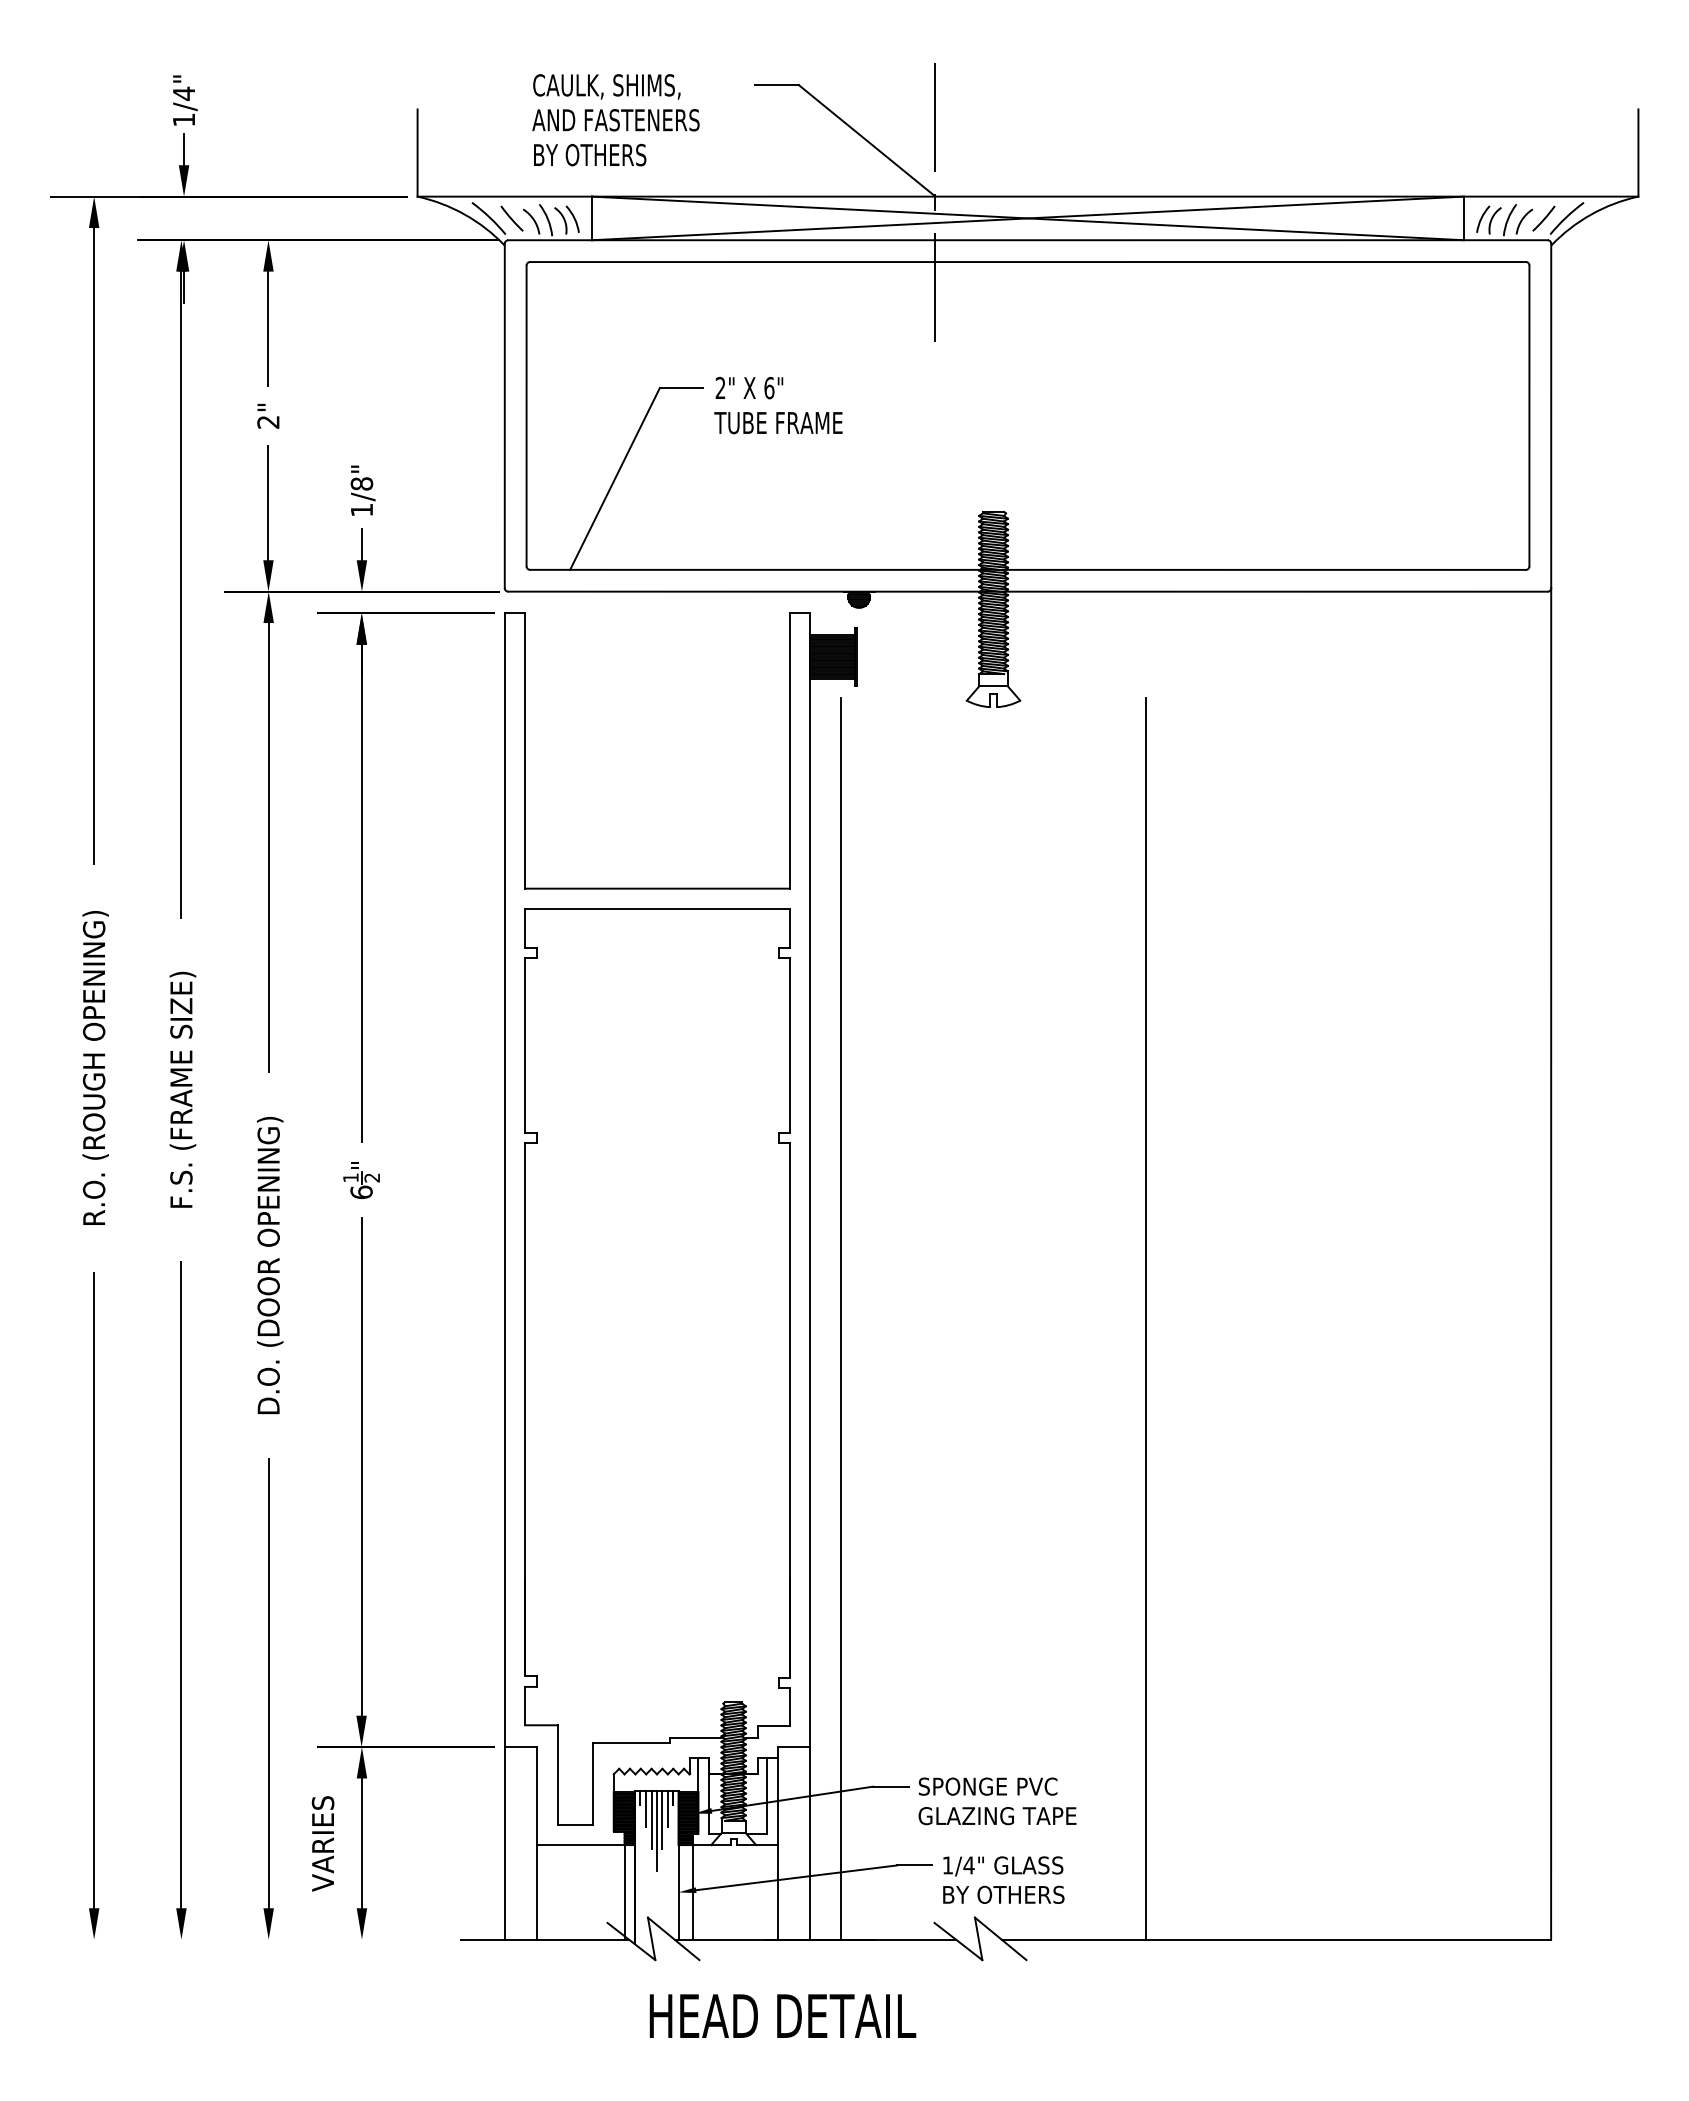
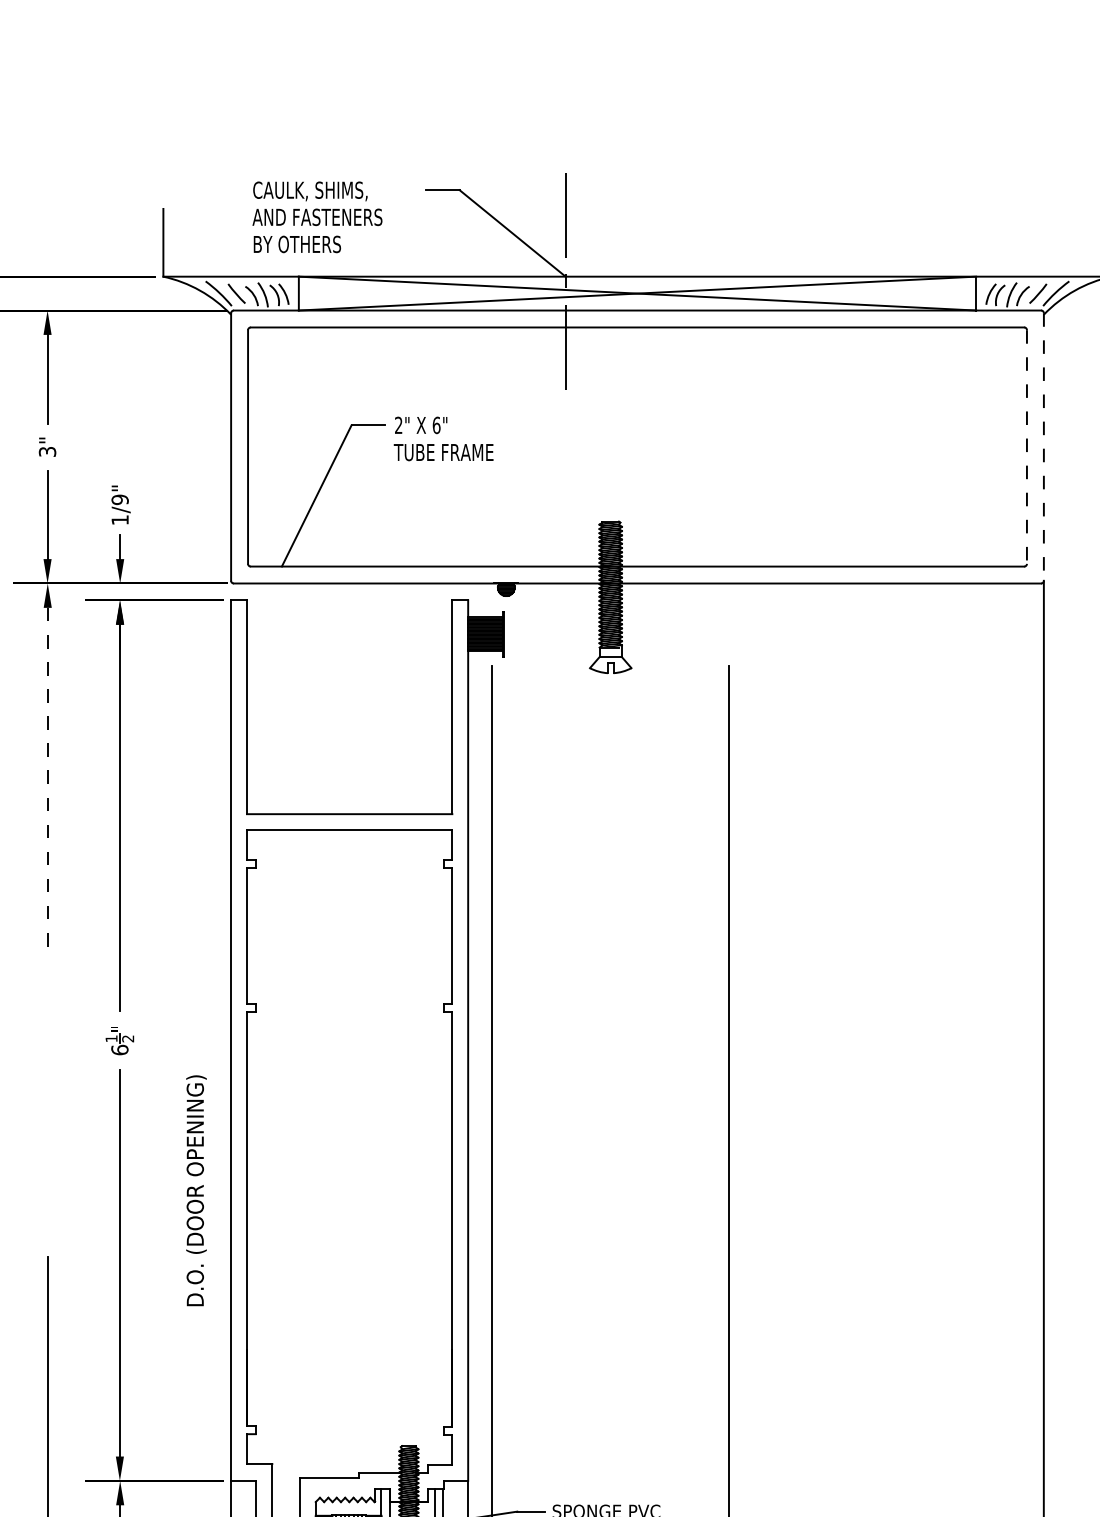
line: (1529, 416) -> (1027, 447), solid -> dashed
line: (1551, 416) -> (1044, 447), solid -> dashed
text: (268, 421) -> (47, 451), 2" -> 3"
text: (361, 483) -> (119, 499), 1/8" -> 1/9"
line: (268, 847) -> (47, 782), solid -> dashed
text: (270, 1265) -> (196, 1190), moved

